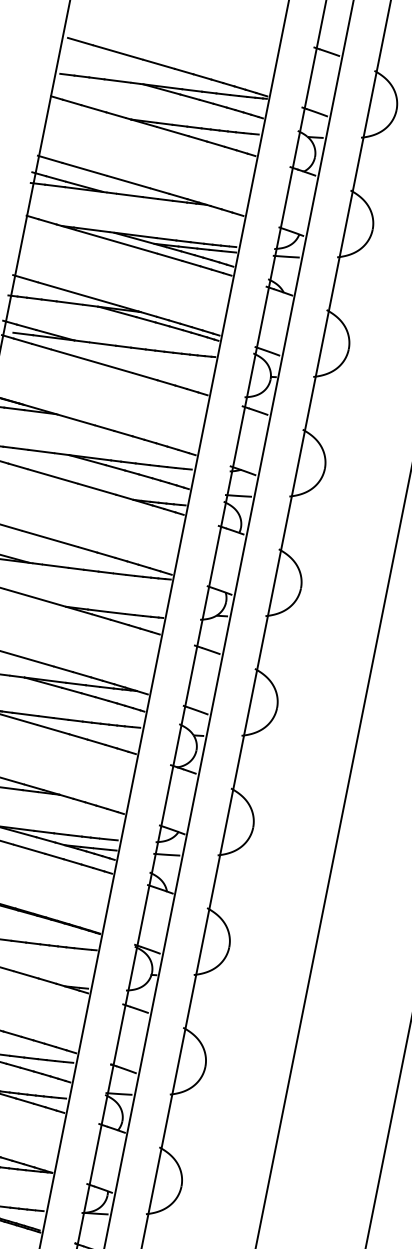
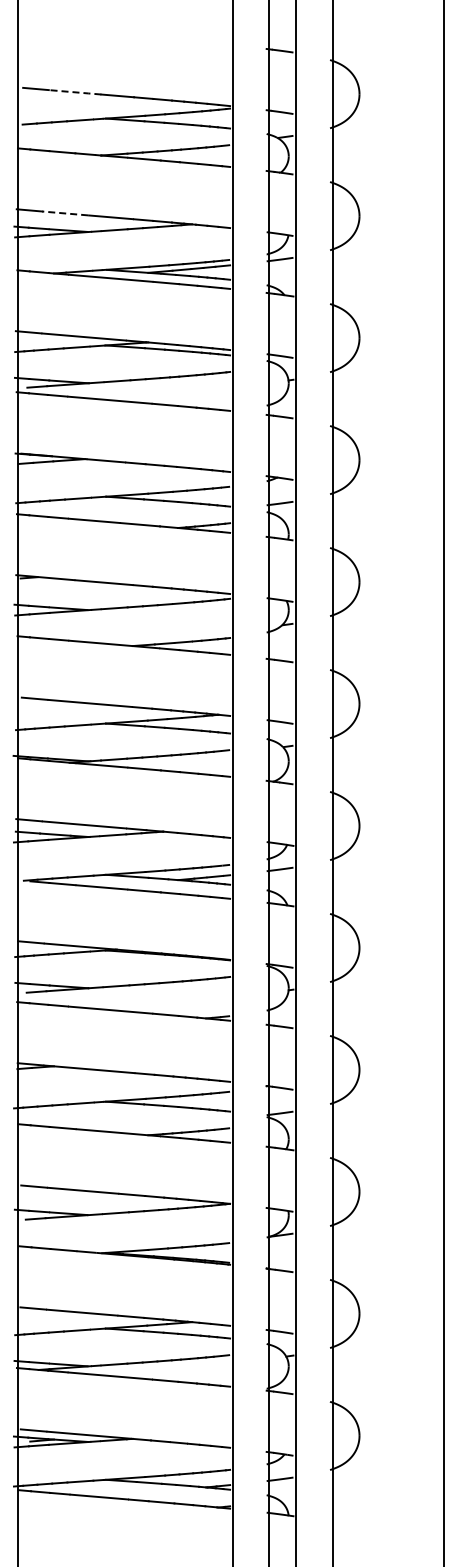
line: (118, 52) -> (75, 92), solid -> dashed
line: (83, 169) -> (64, 213), solid -> dashed

